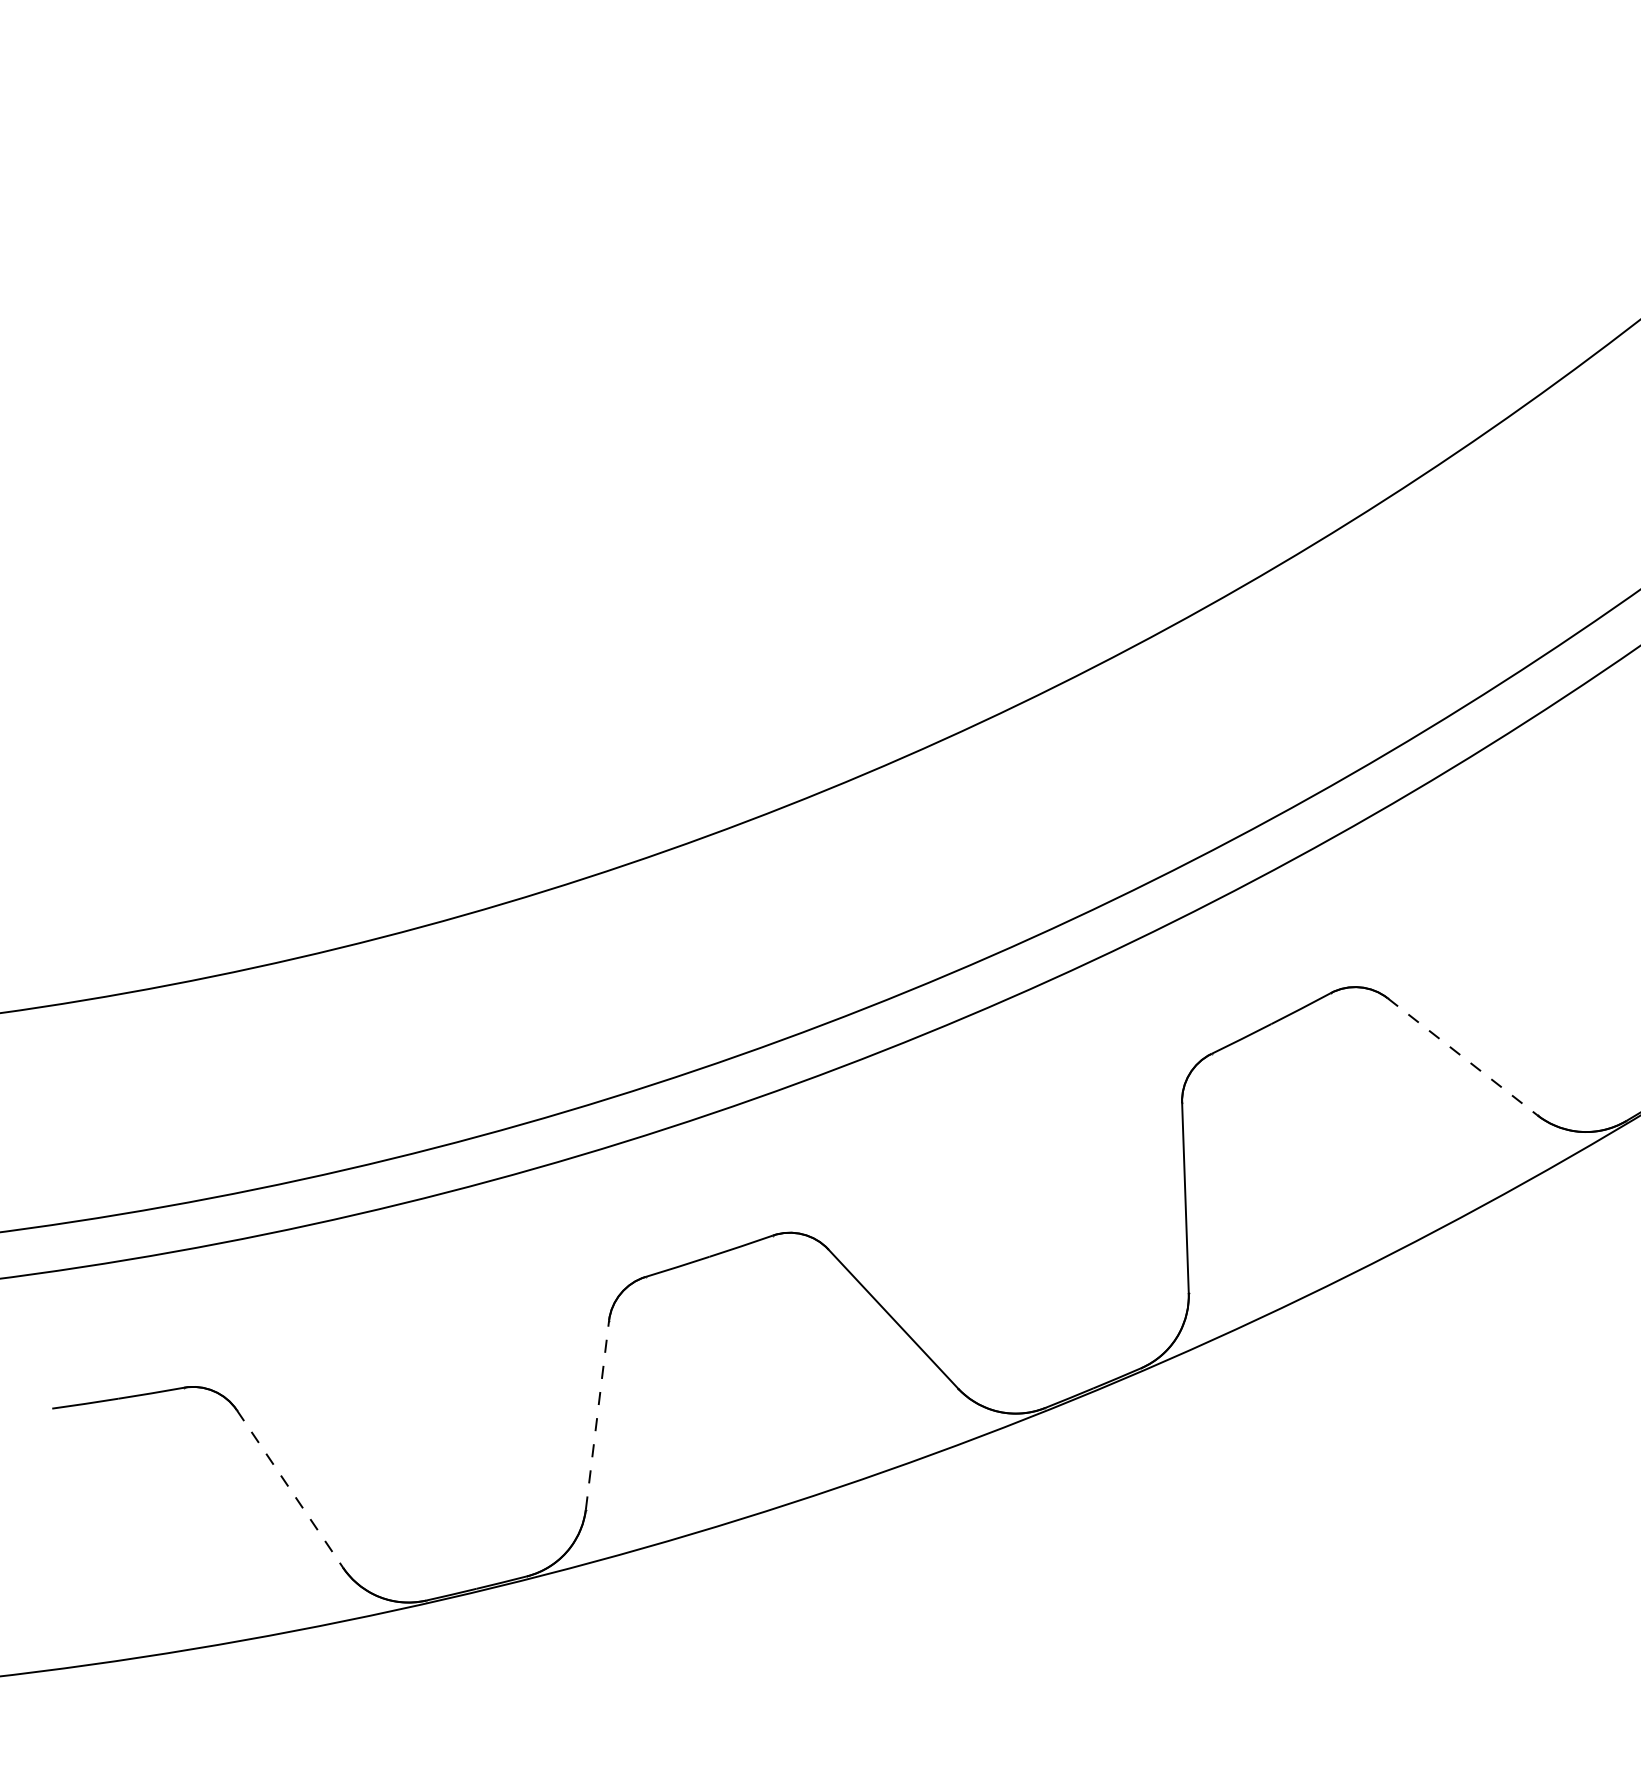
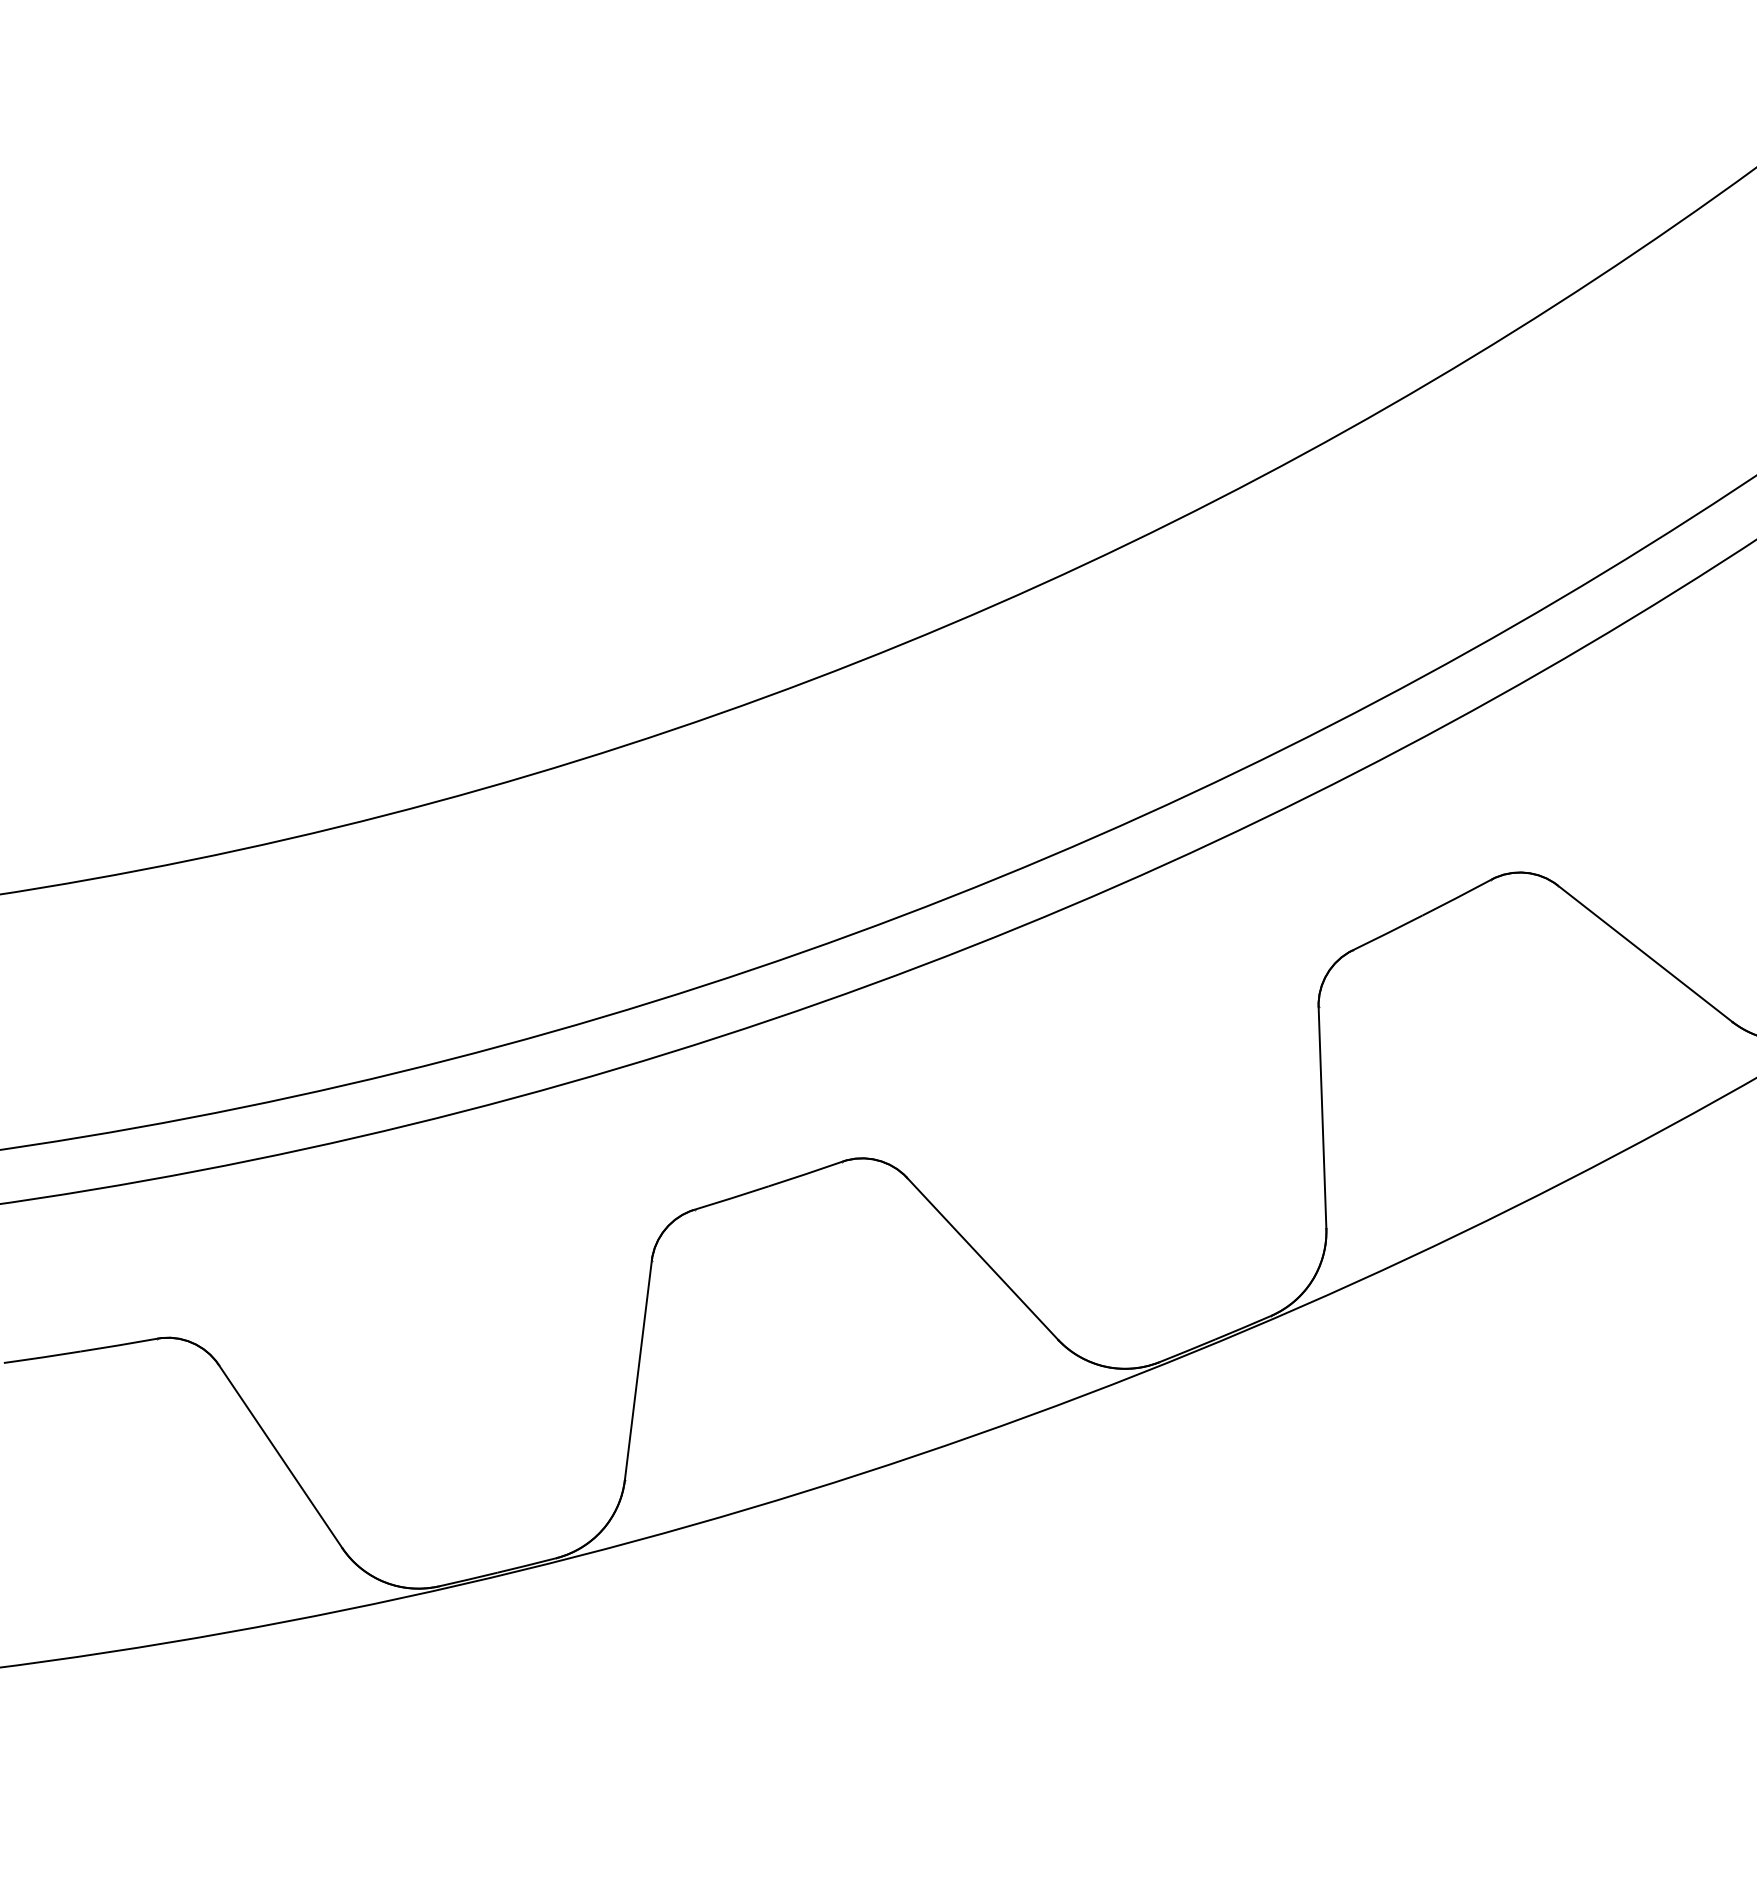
line: (1462, 1057) -> (1644, 954), dashed -> solid
line: (597, 1414) -> (638, 1369), dashed -> solid
line: (290, 1489) -> (281, 1457), dashed -> solid

